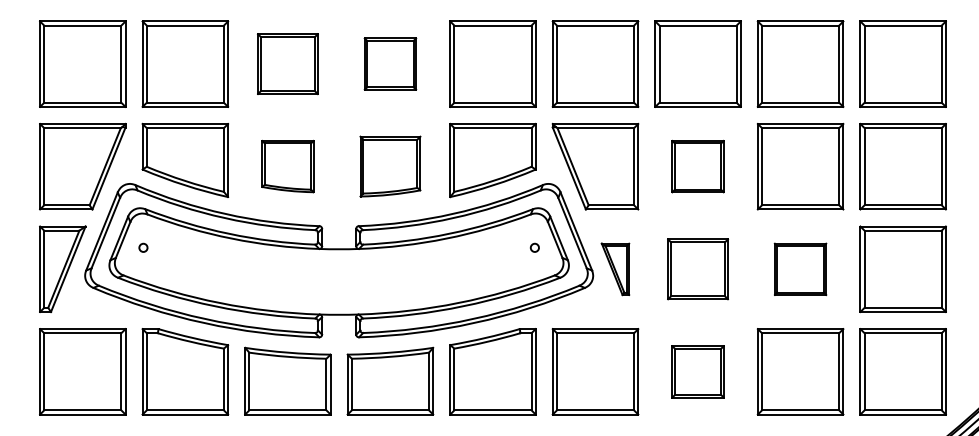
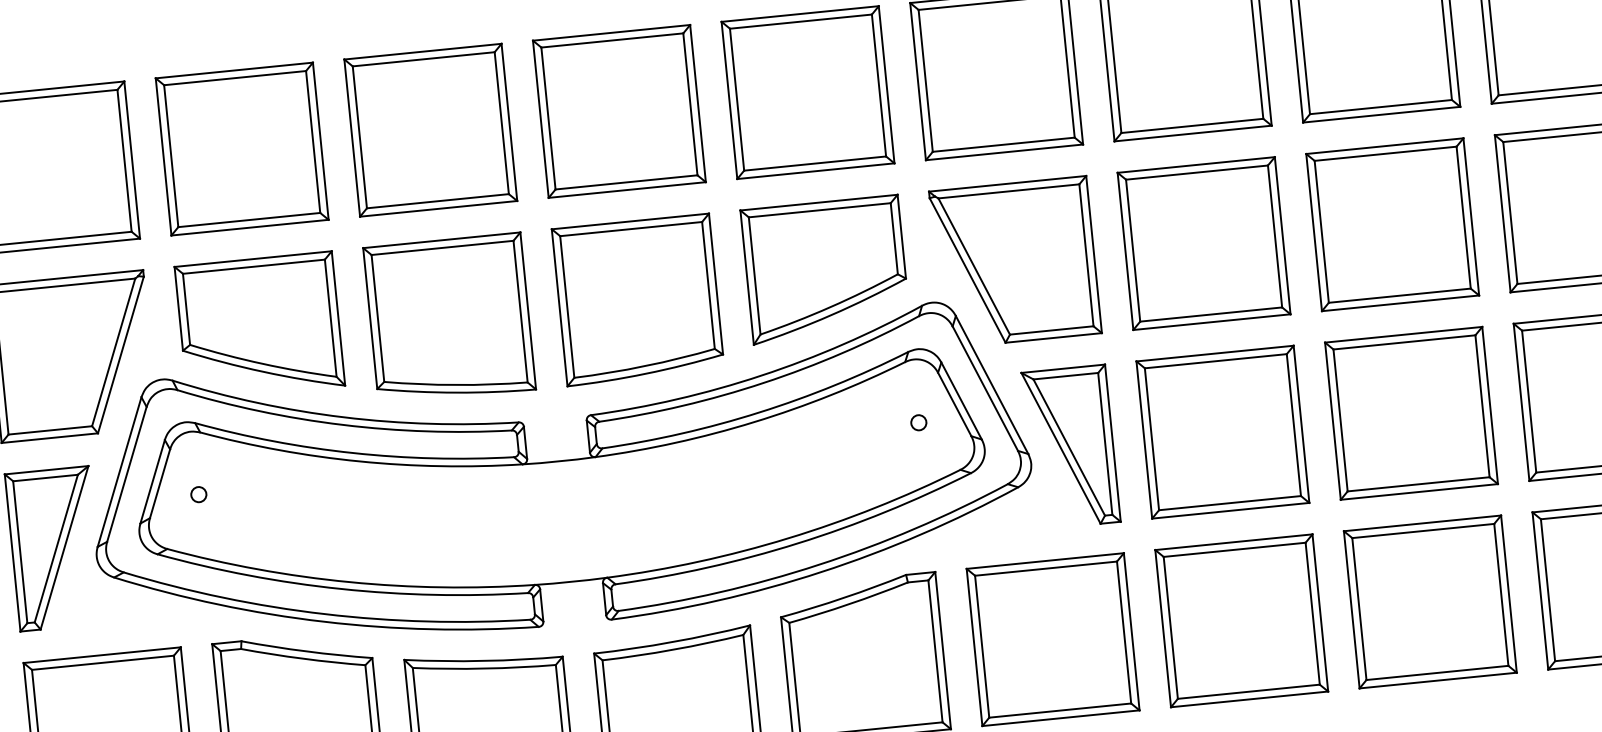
part: (287, 63) -> (429, 129), size x1.43
part: (390, 63) -> (619, 110), size x1.67
part: (287, 166) -> (448, 318), size x1.67
part: (390, 166) -> (638, 299), size x1.43
part: (697, 166) -> (1202, 243), size x1.67
part: (615, 269) -> (1071, 447), size x1.67
part: (697, 269) -> (1221, 432), size x1.43
part: (800, 269) -> (1411, 413), size x1.67
part: (697, 371) -> (1240, 620), size x1.67

